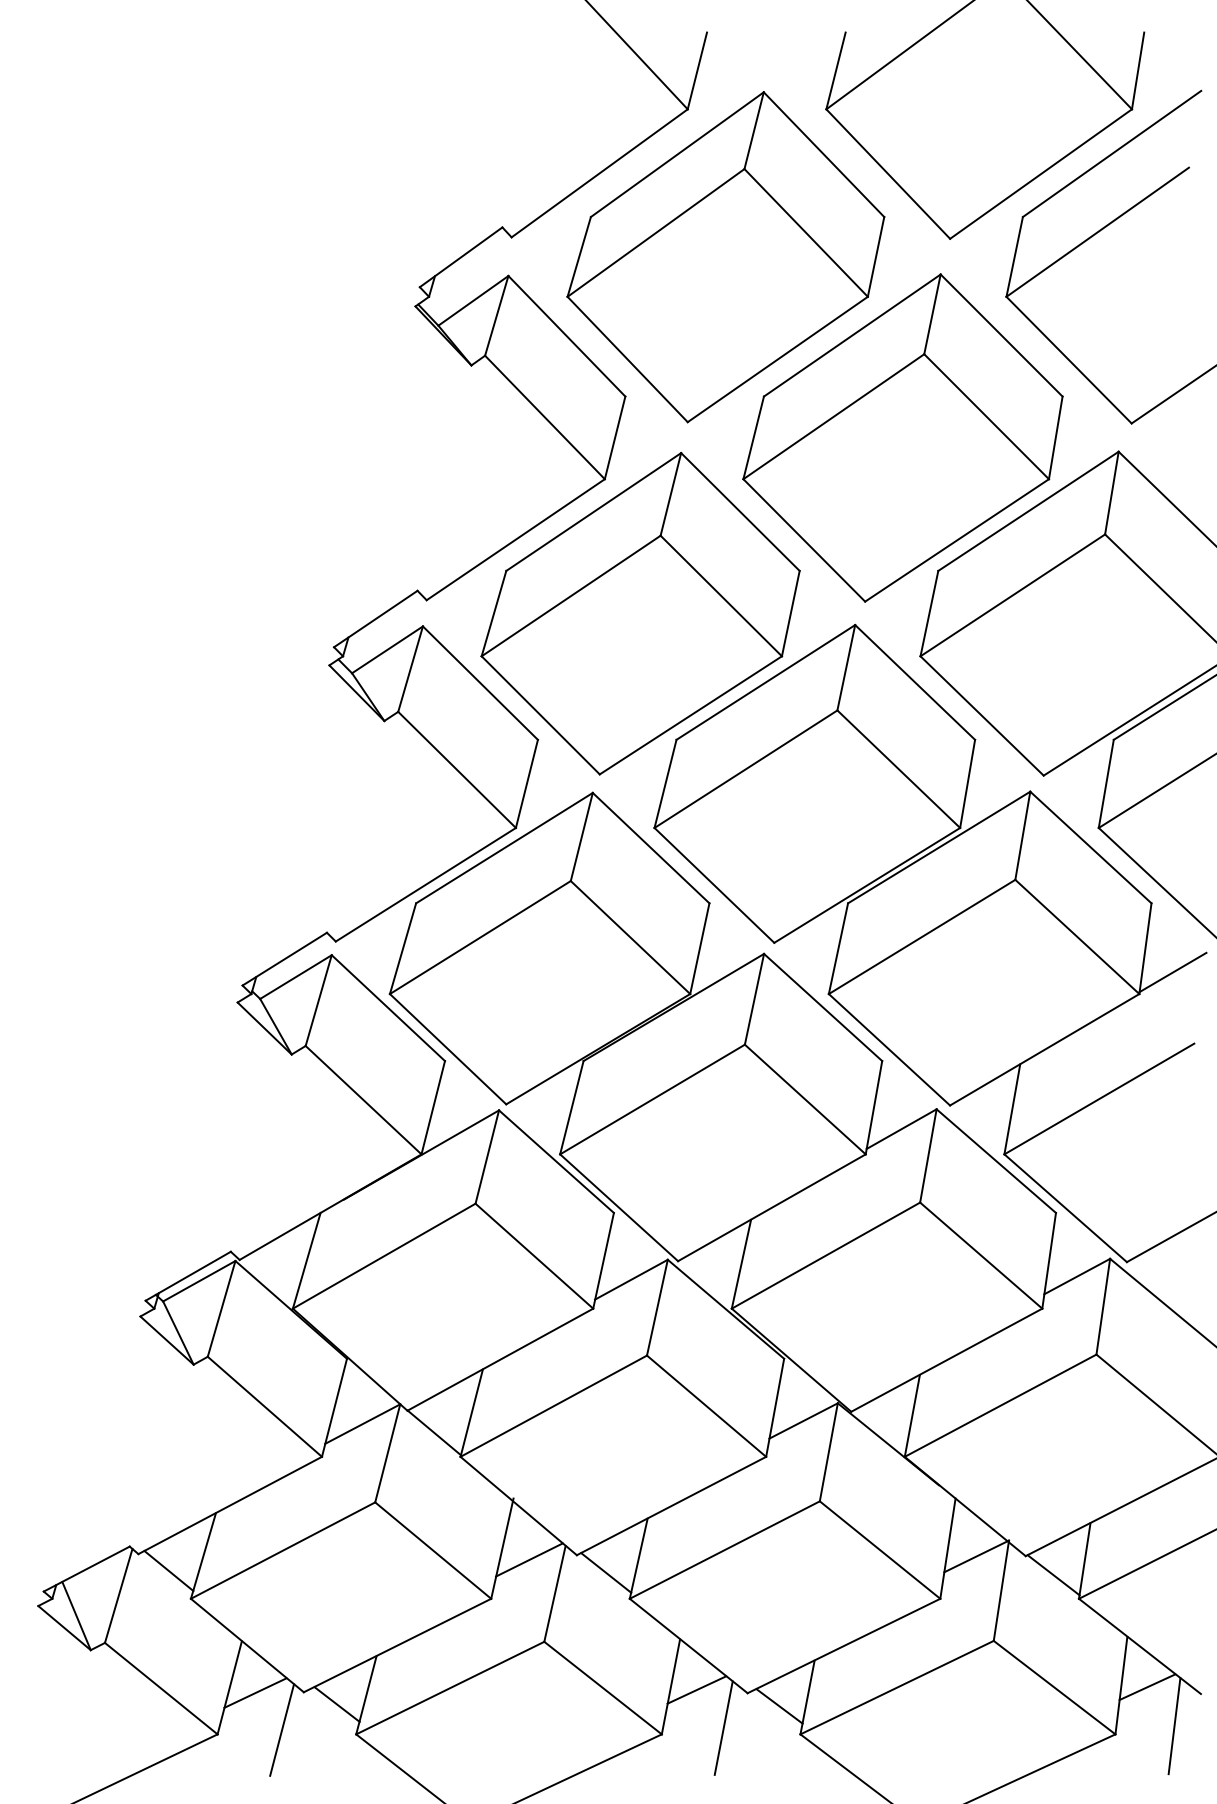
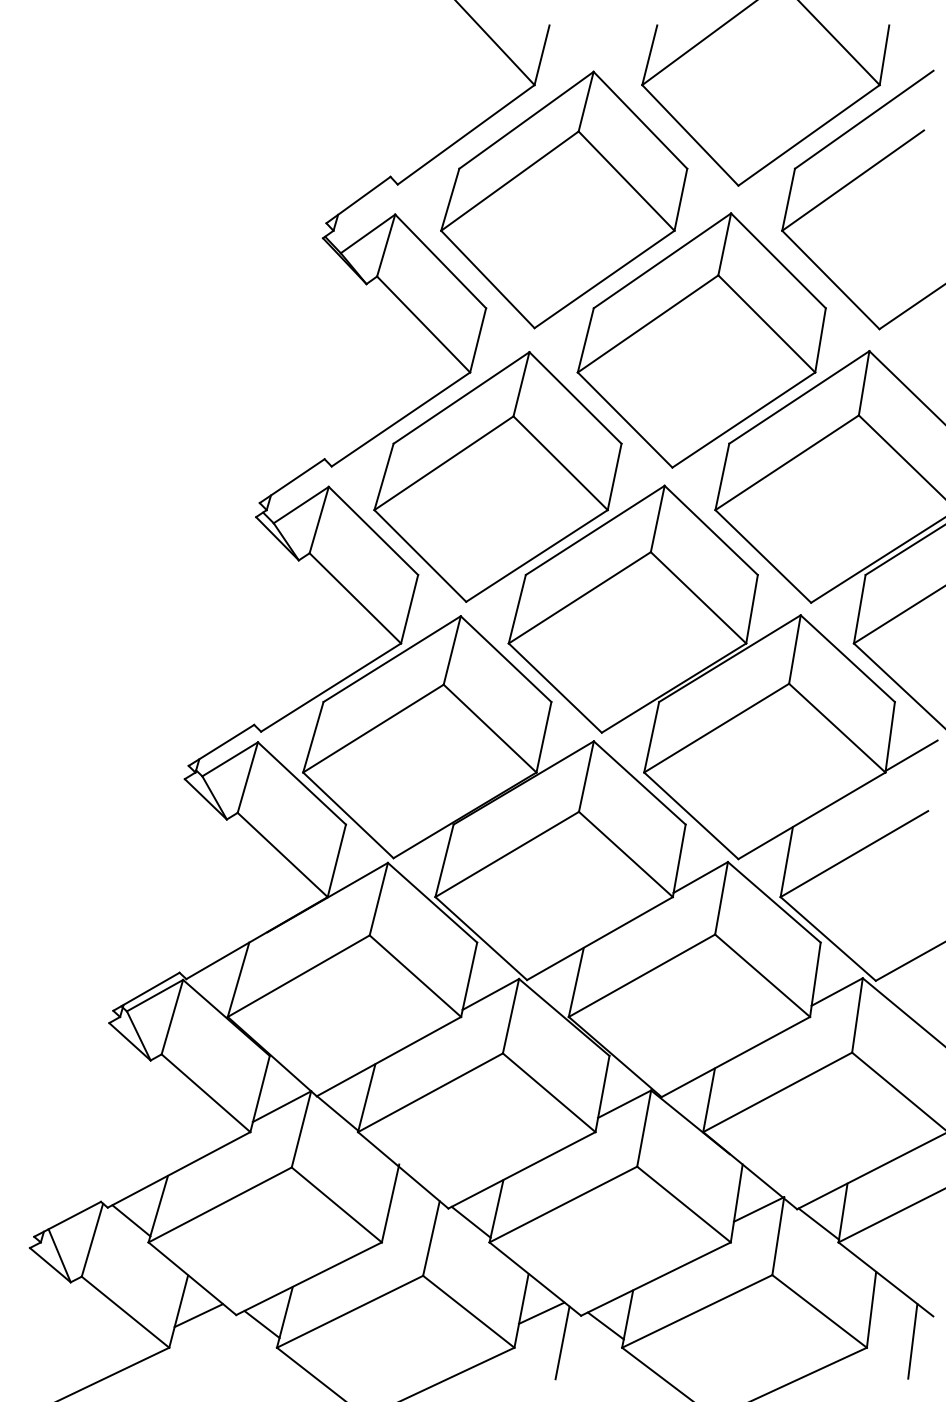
line: (529, 1560) -> (411, 1212), removed
line: (1147, 1687) -> (891, 1311), removed
line: (282, 1728) -> (219, 1343), removed

